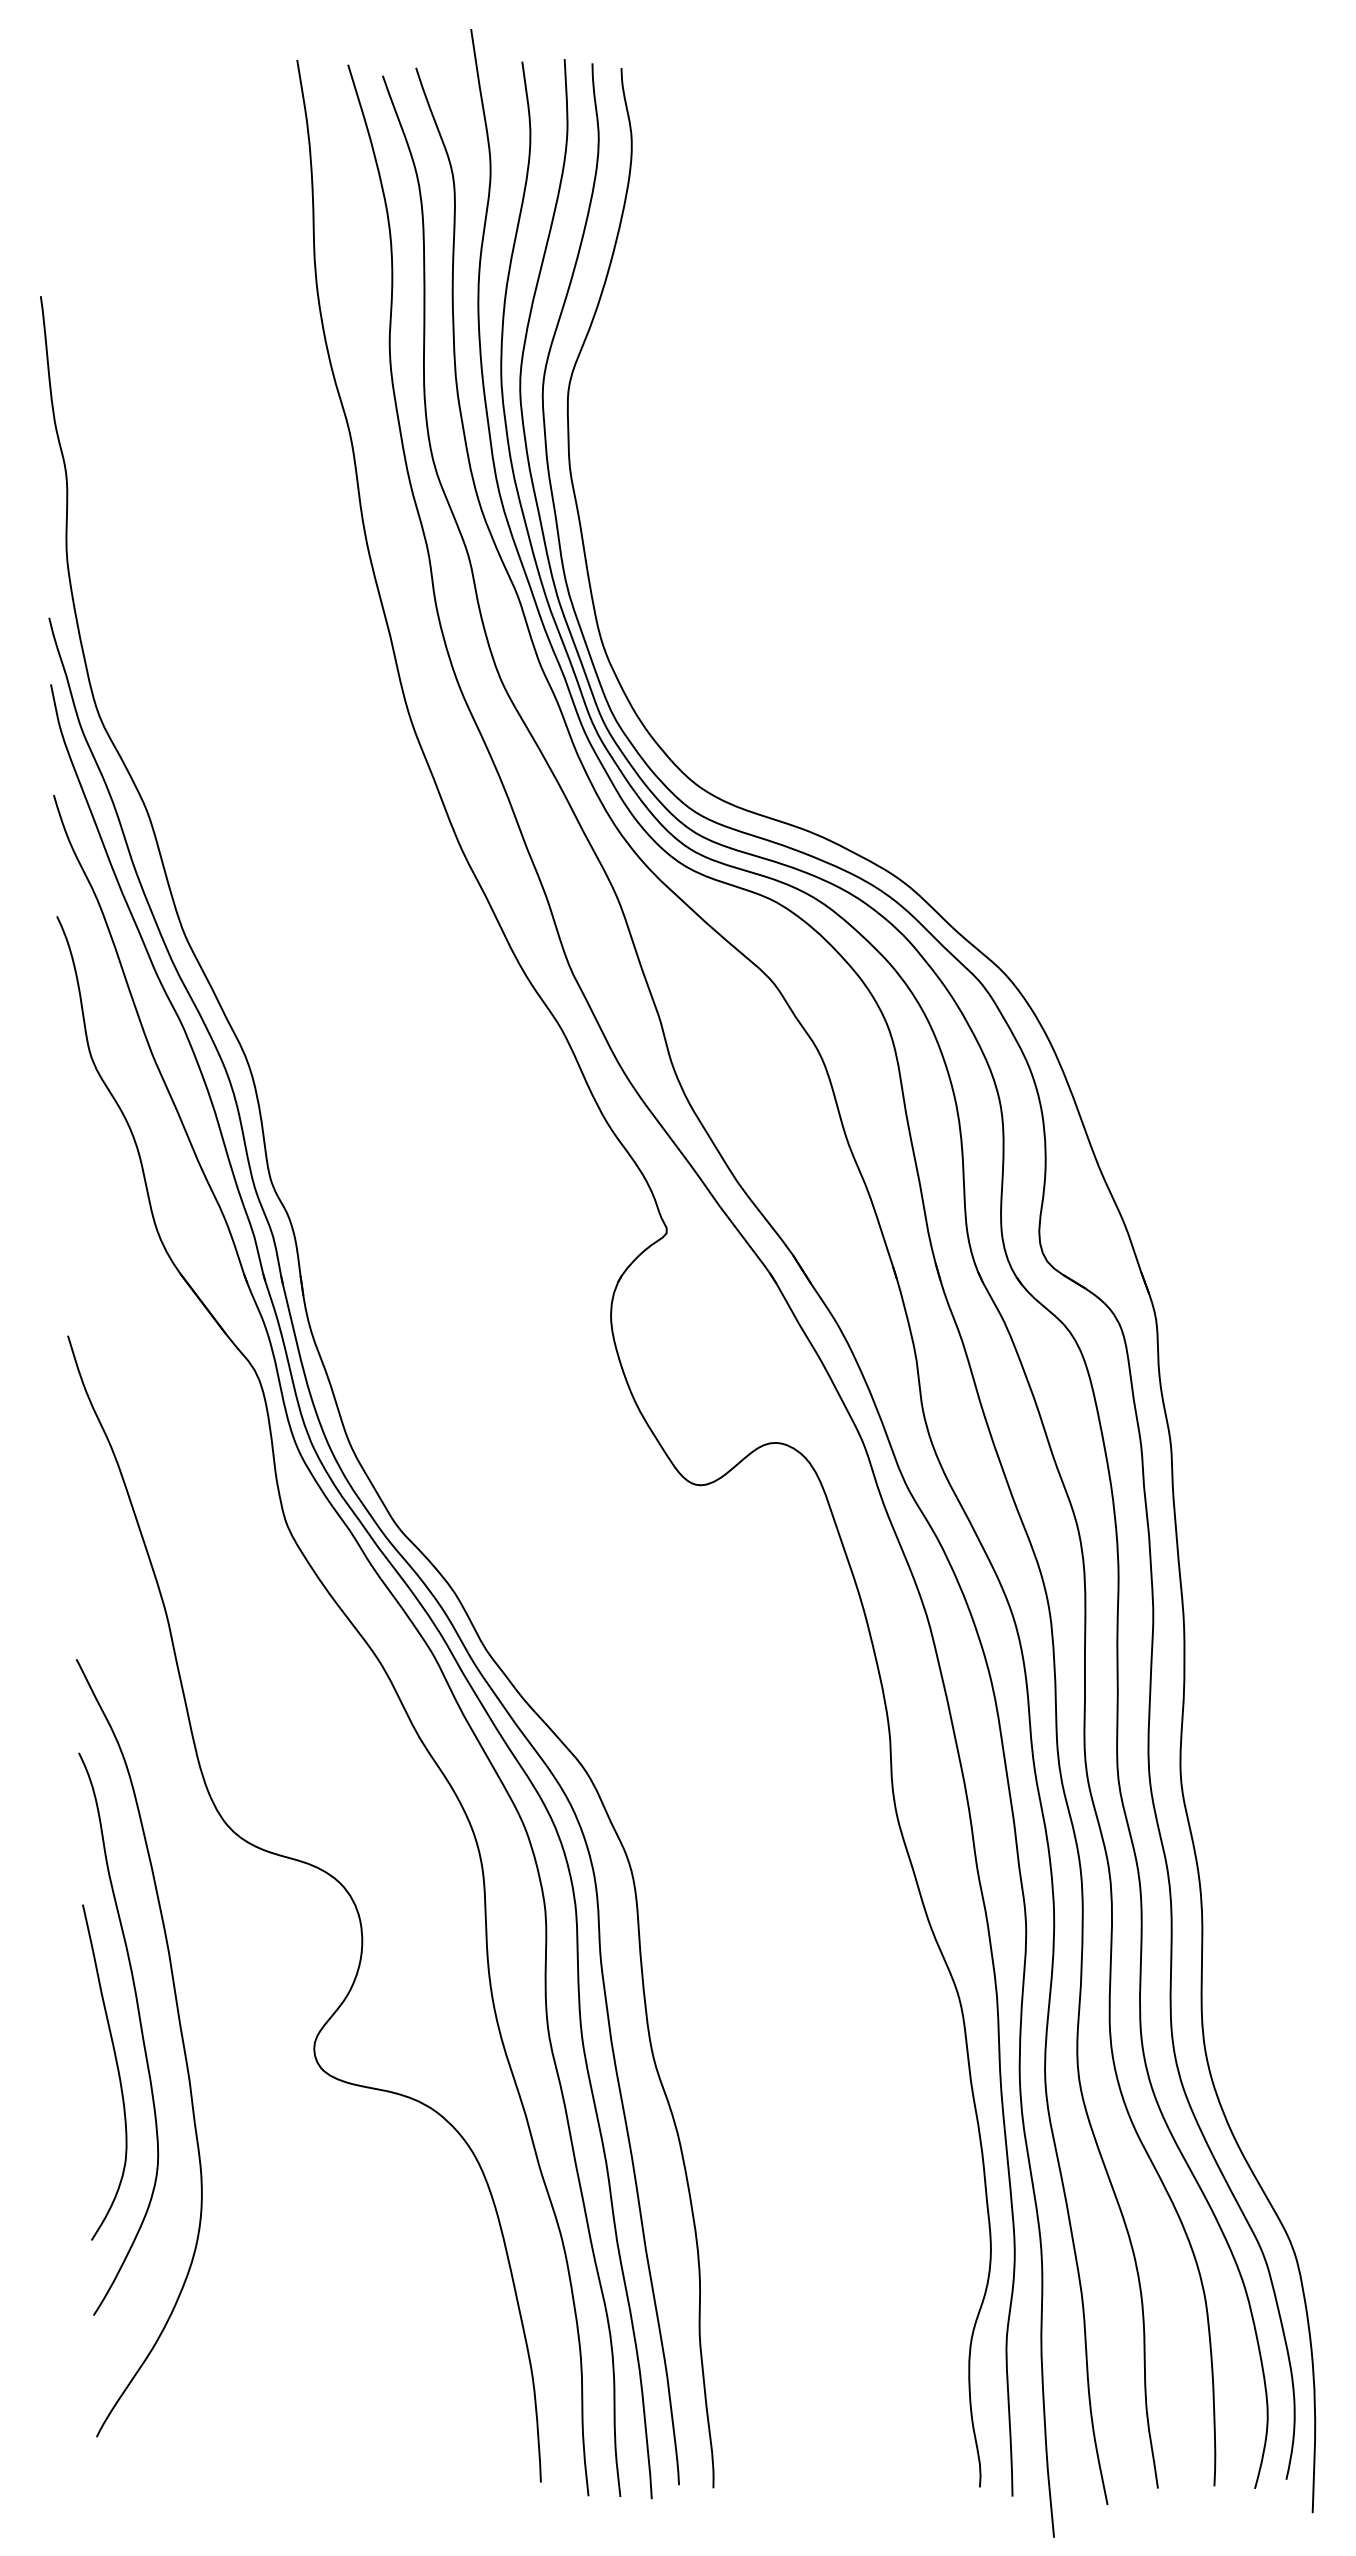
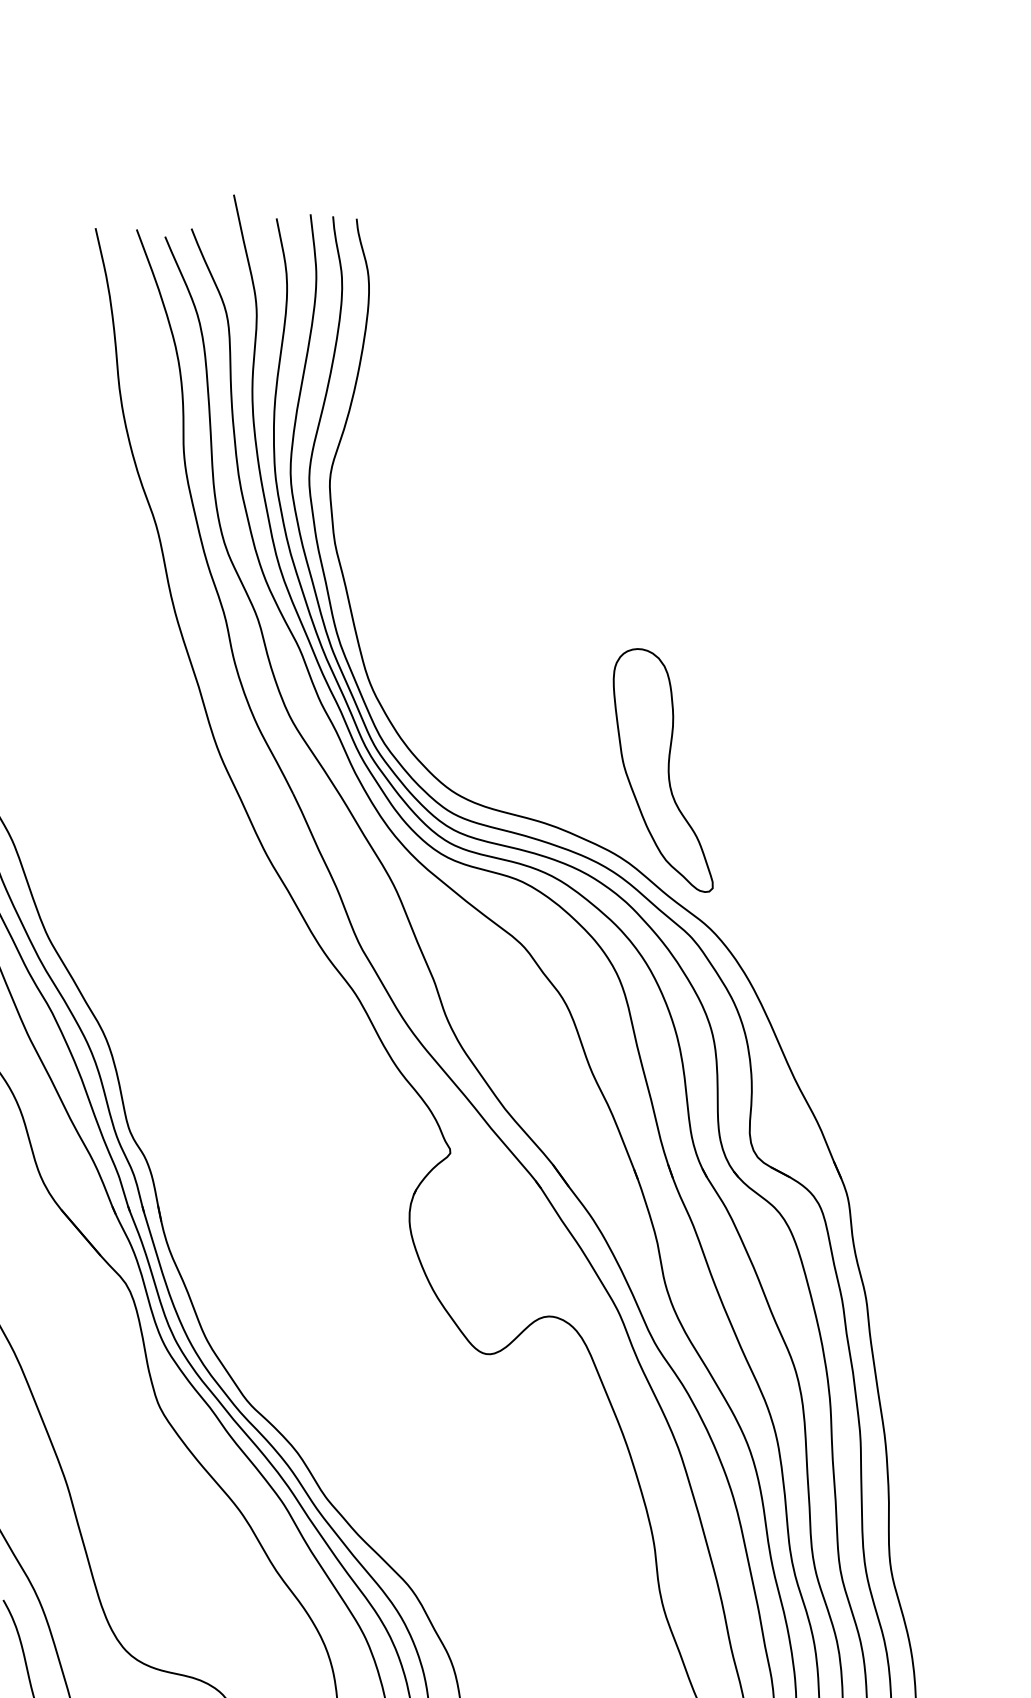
part: (958, 775) -> (662, 770), added

